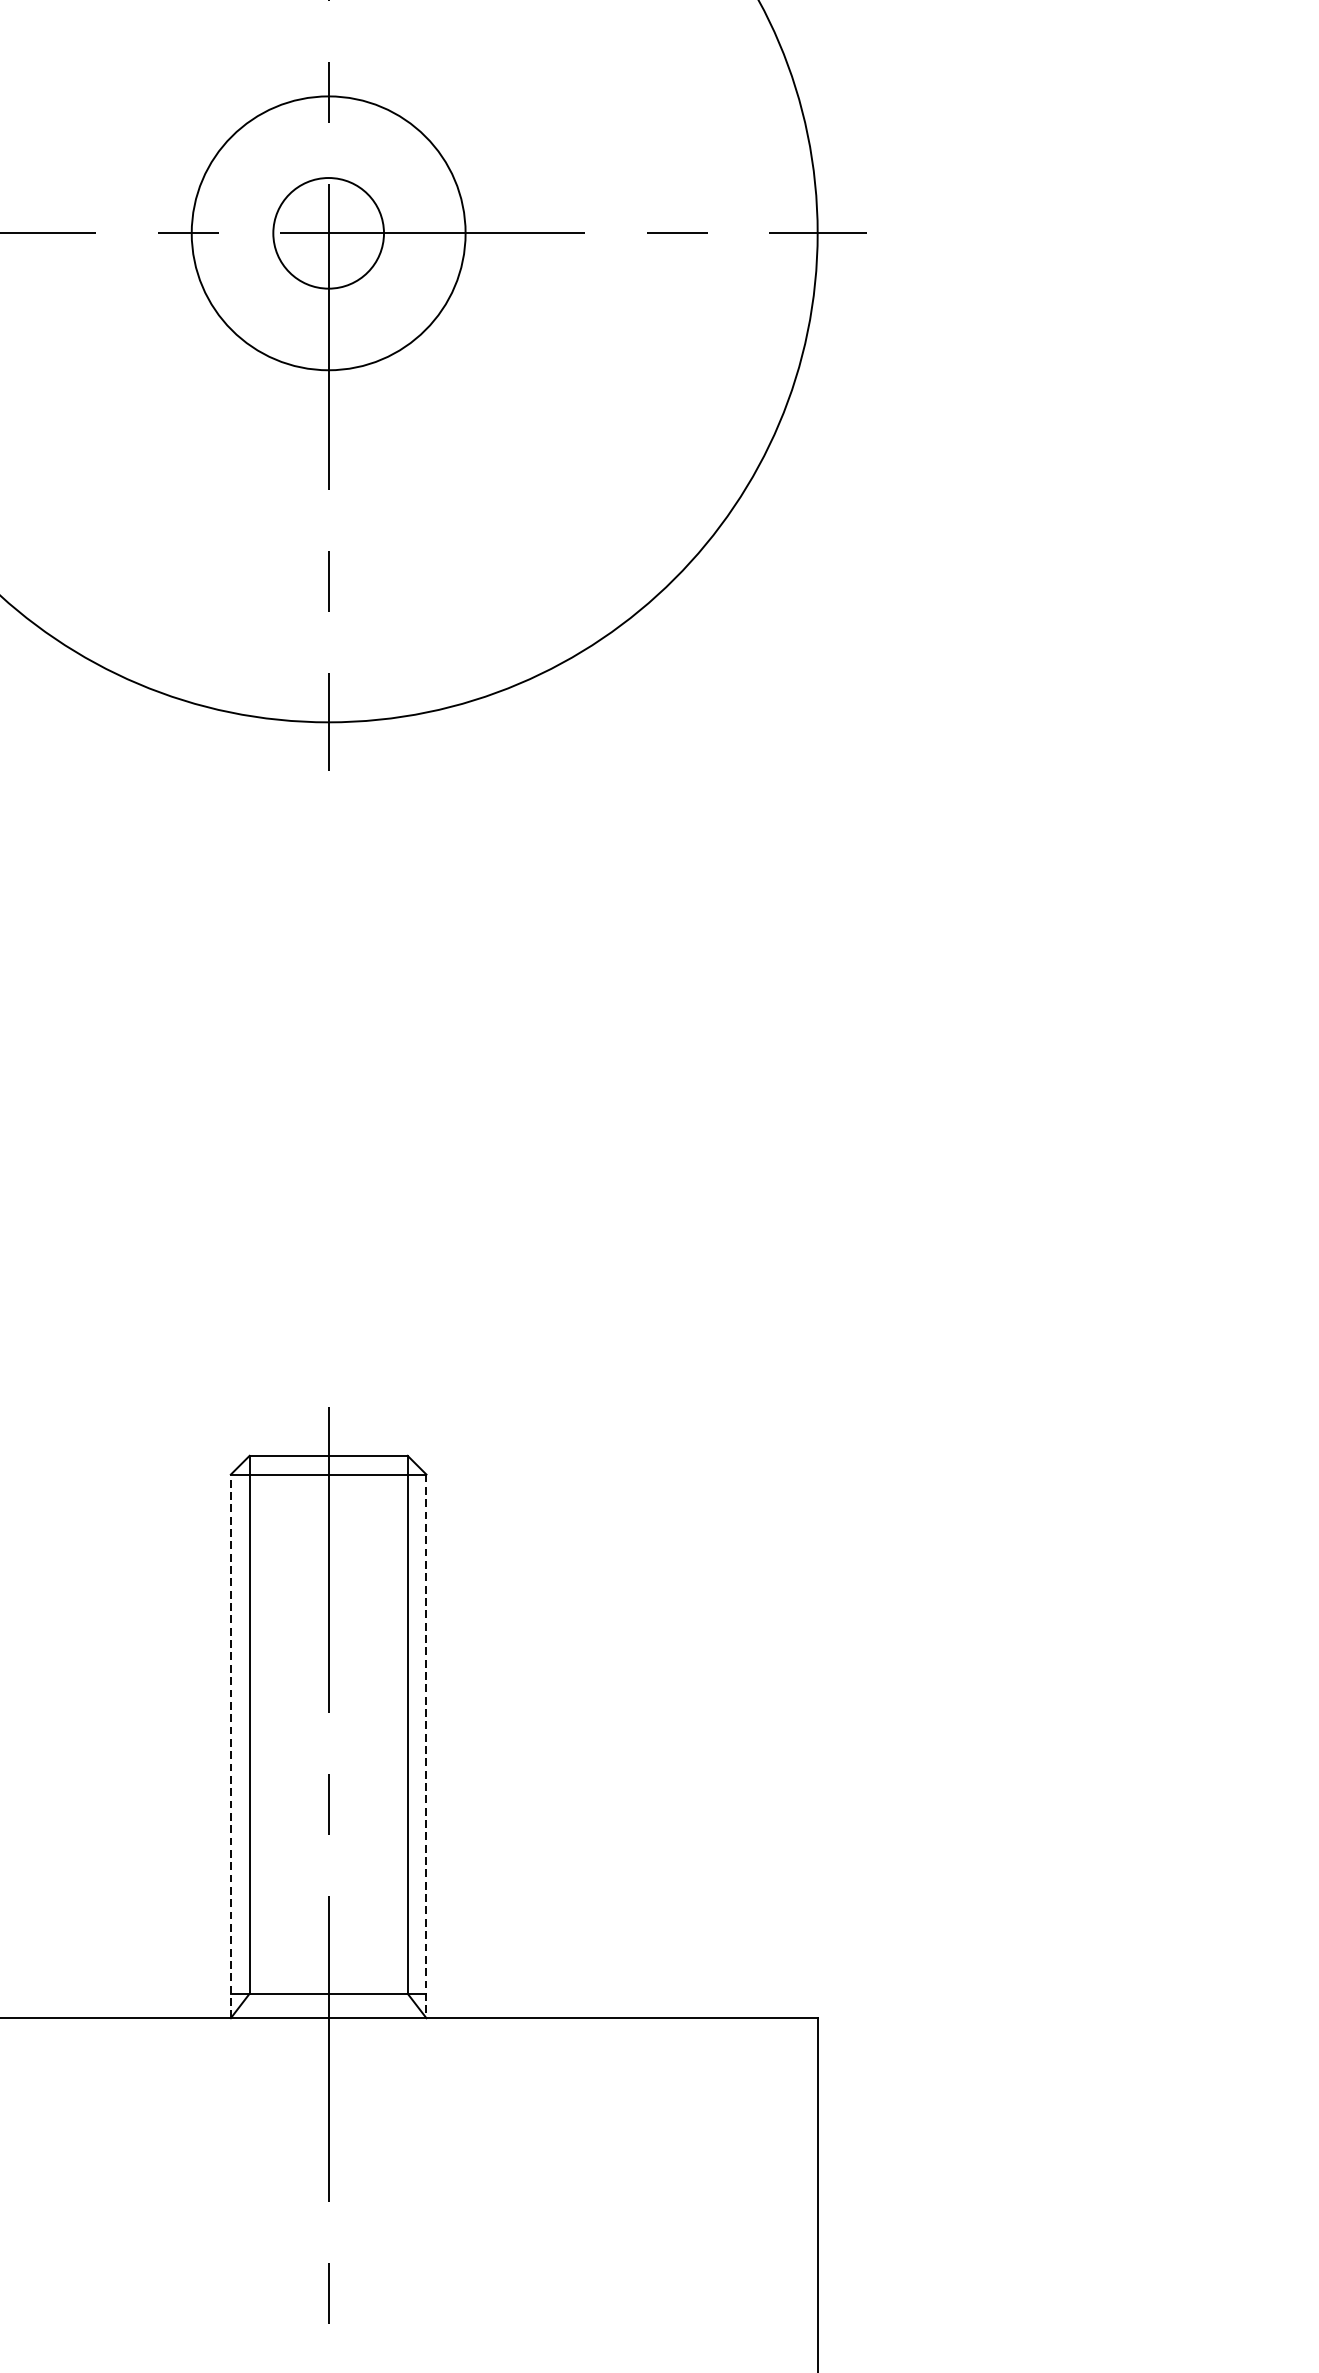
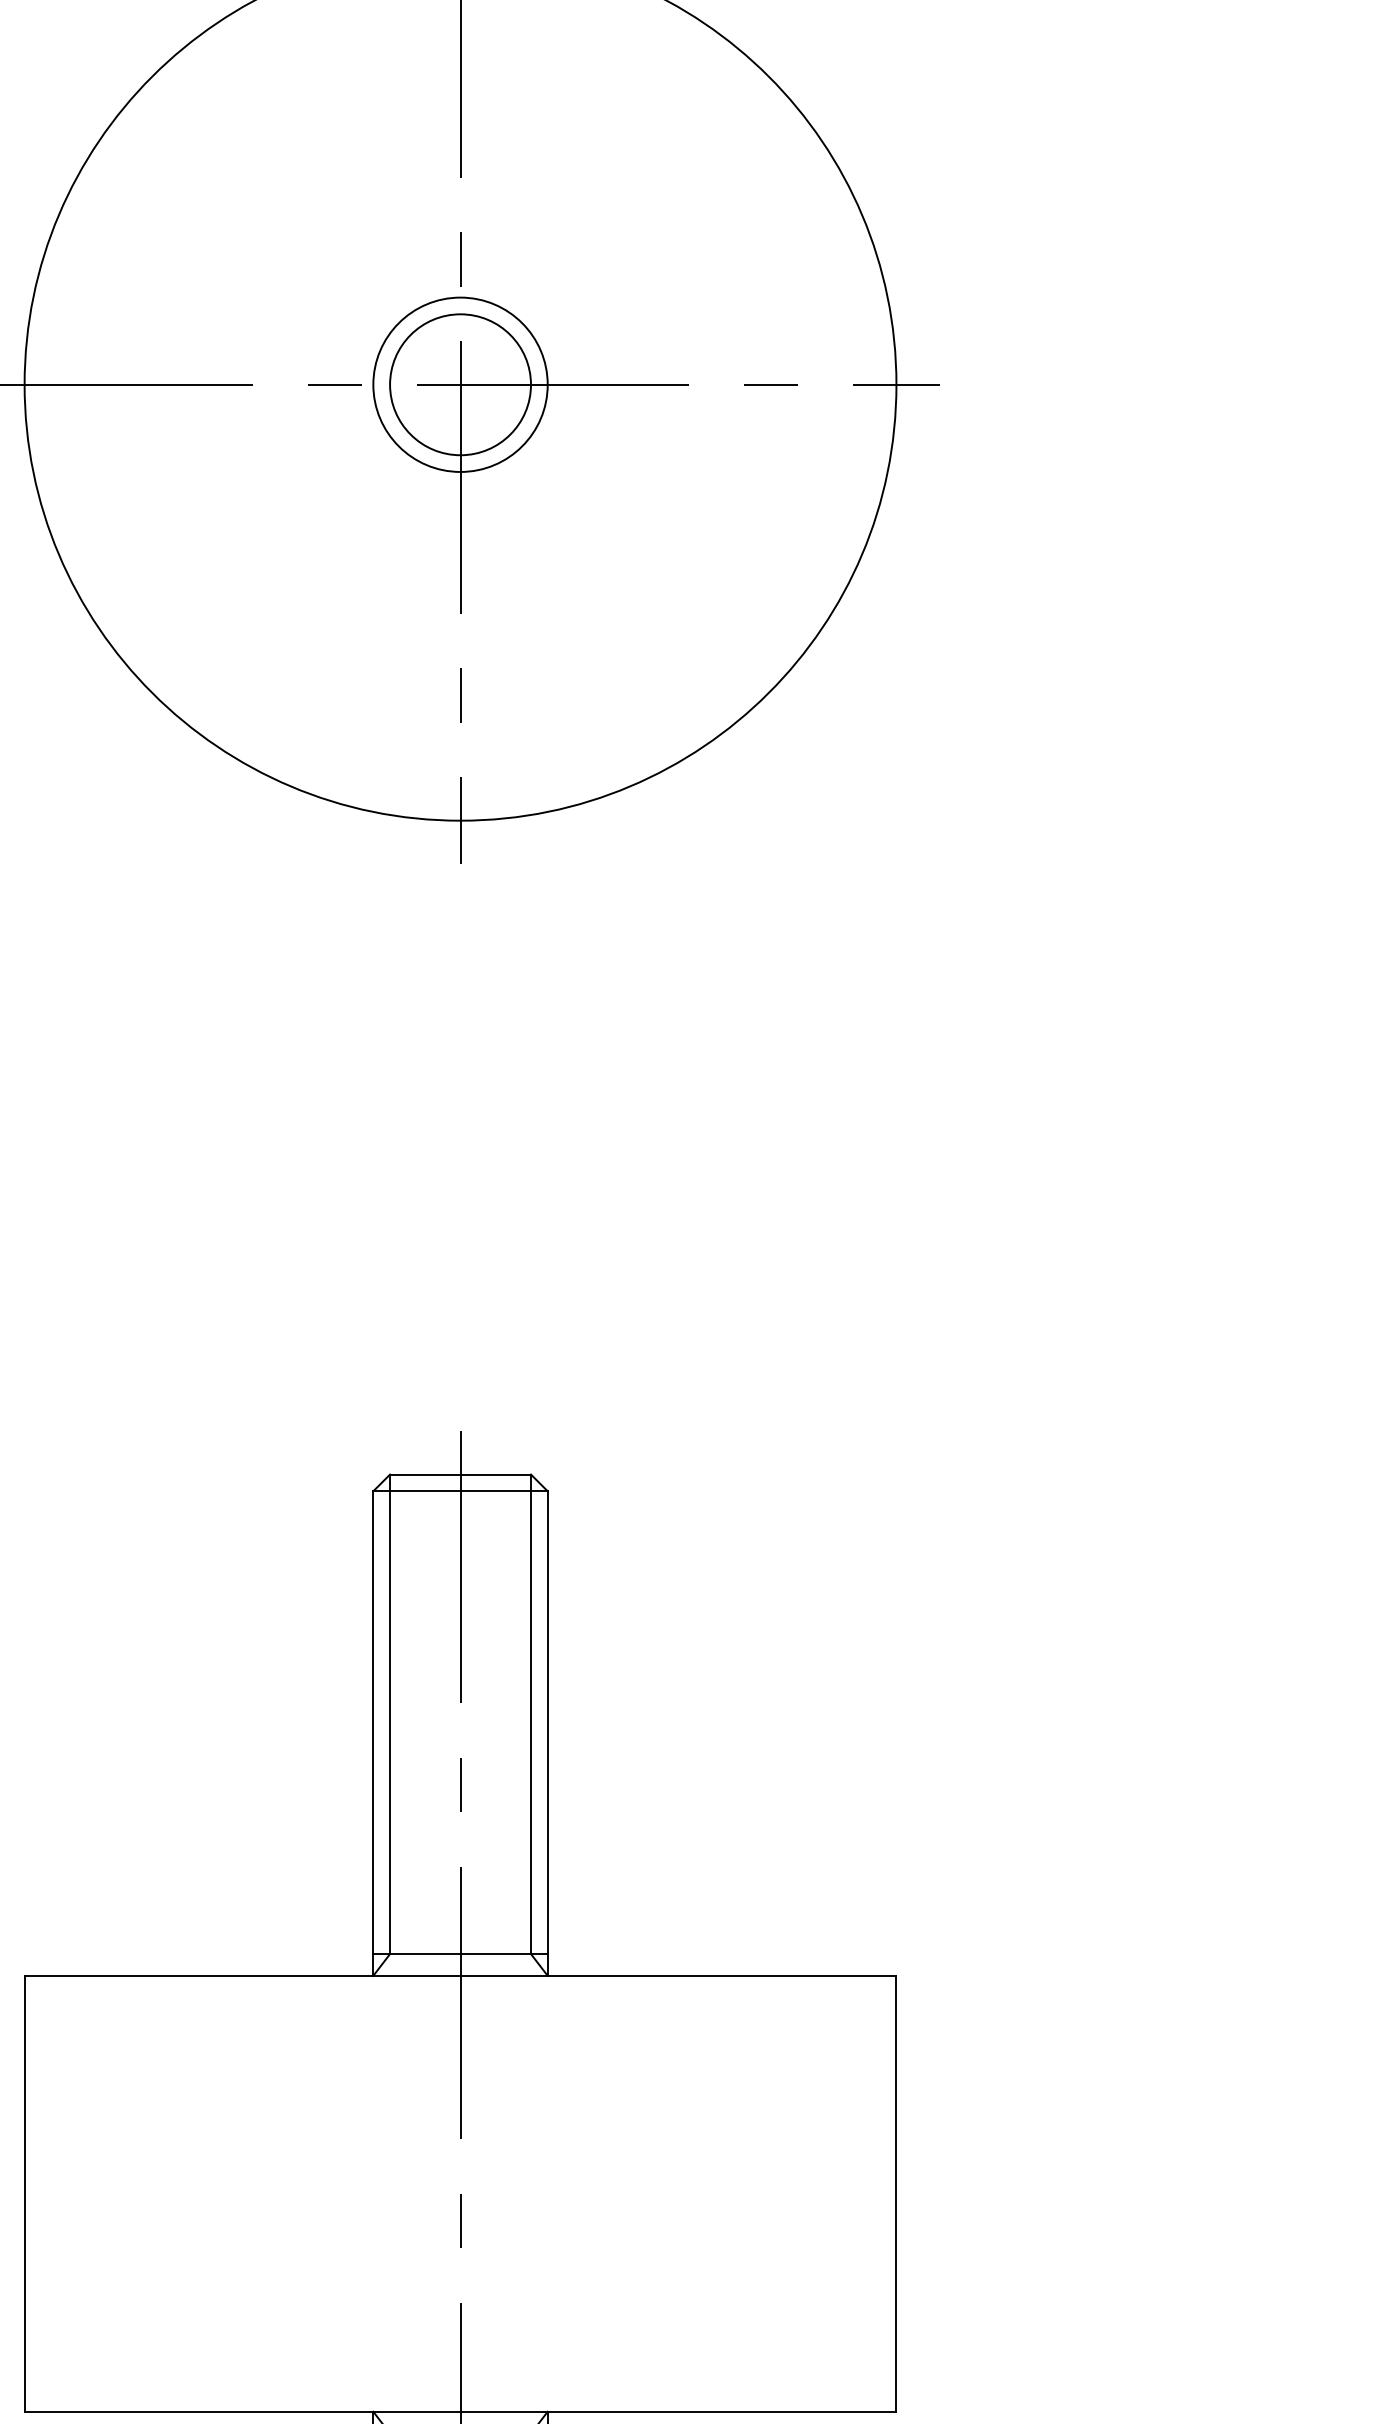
circle: (328, 233) -> (460, 384), size x0.71
circle: (328, 233) -> (460, 384), size x1.43
line: (231, 1746) -> (373, 1733), dashed -> solid
line: (426, 1747) -> (547, 1734), dashed -> solid

